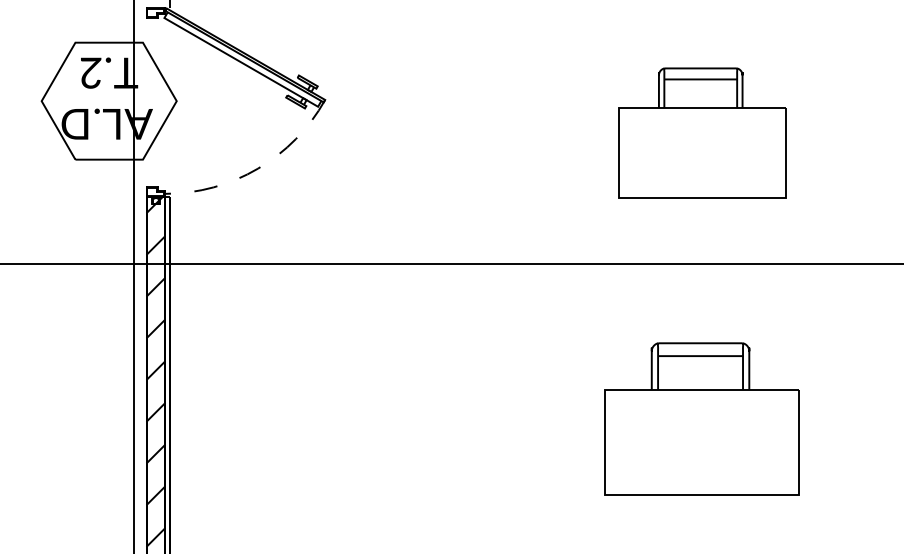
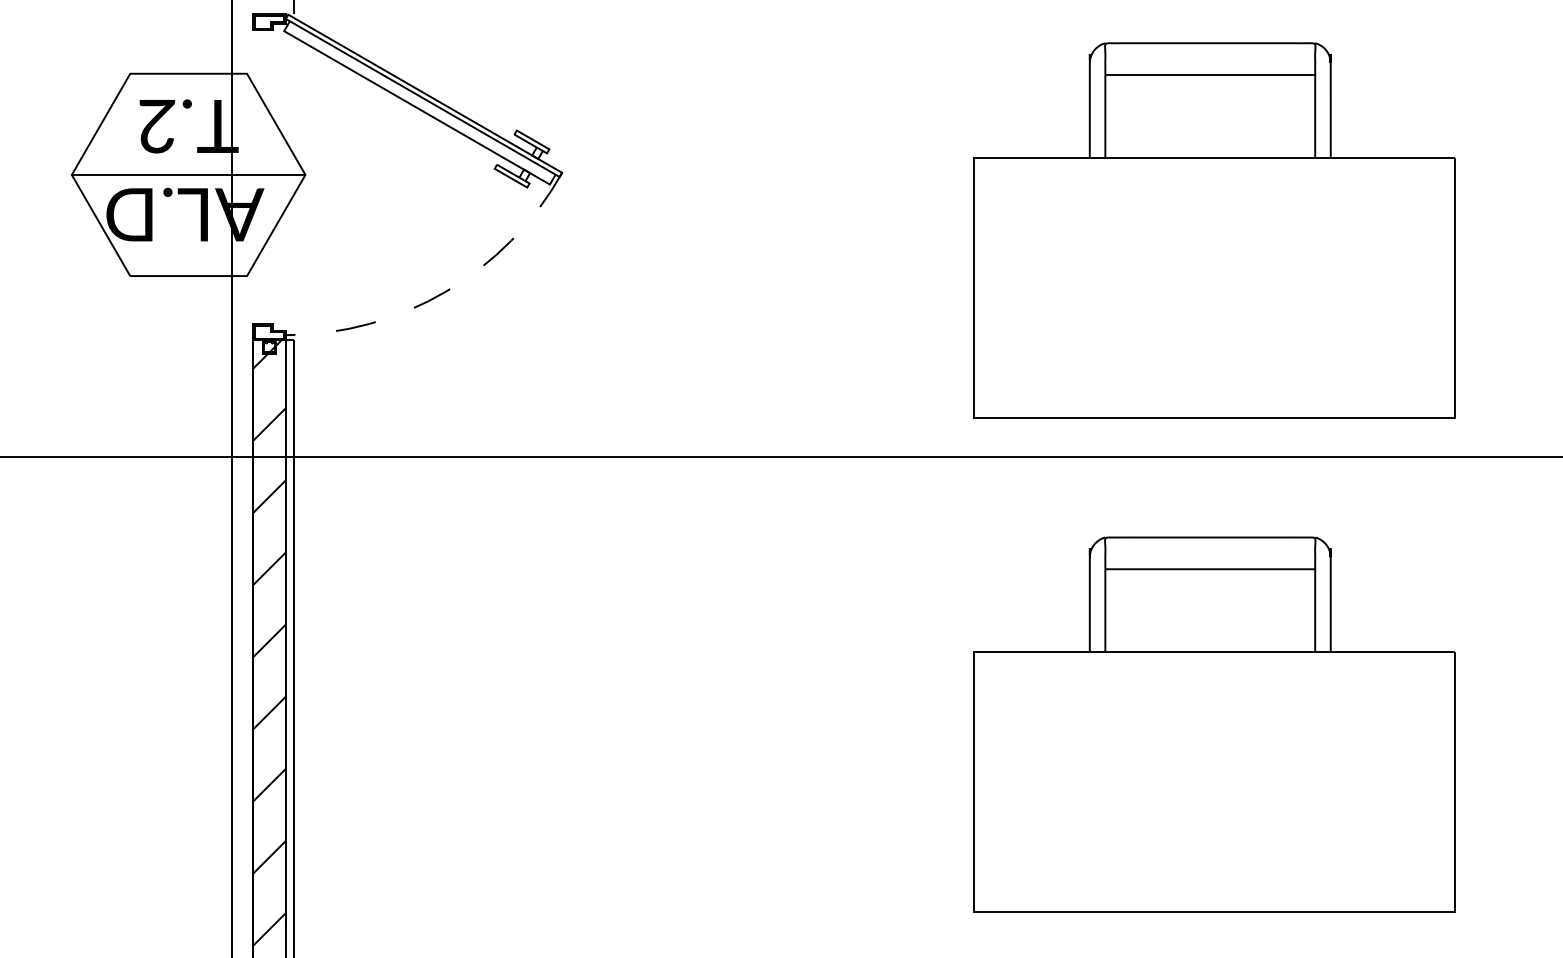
line: (108, 101) -> (187, 175), added
part: (701, 133) -> (1213, 230), size x1.67
part: (701, 418) -> (1213, 723), size x1.43

